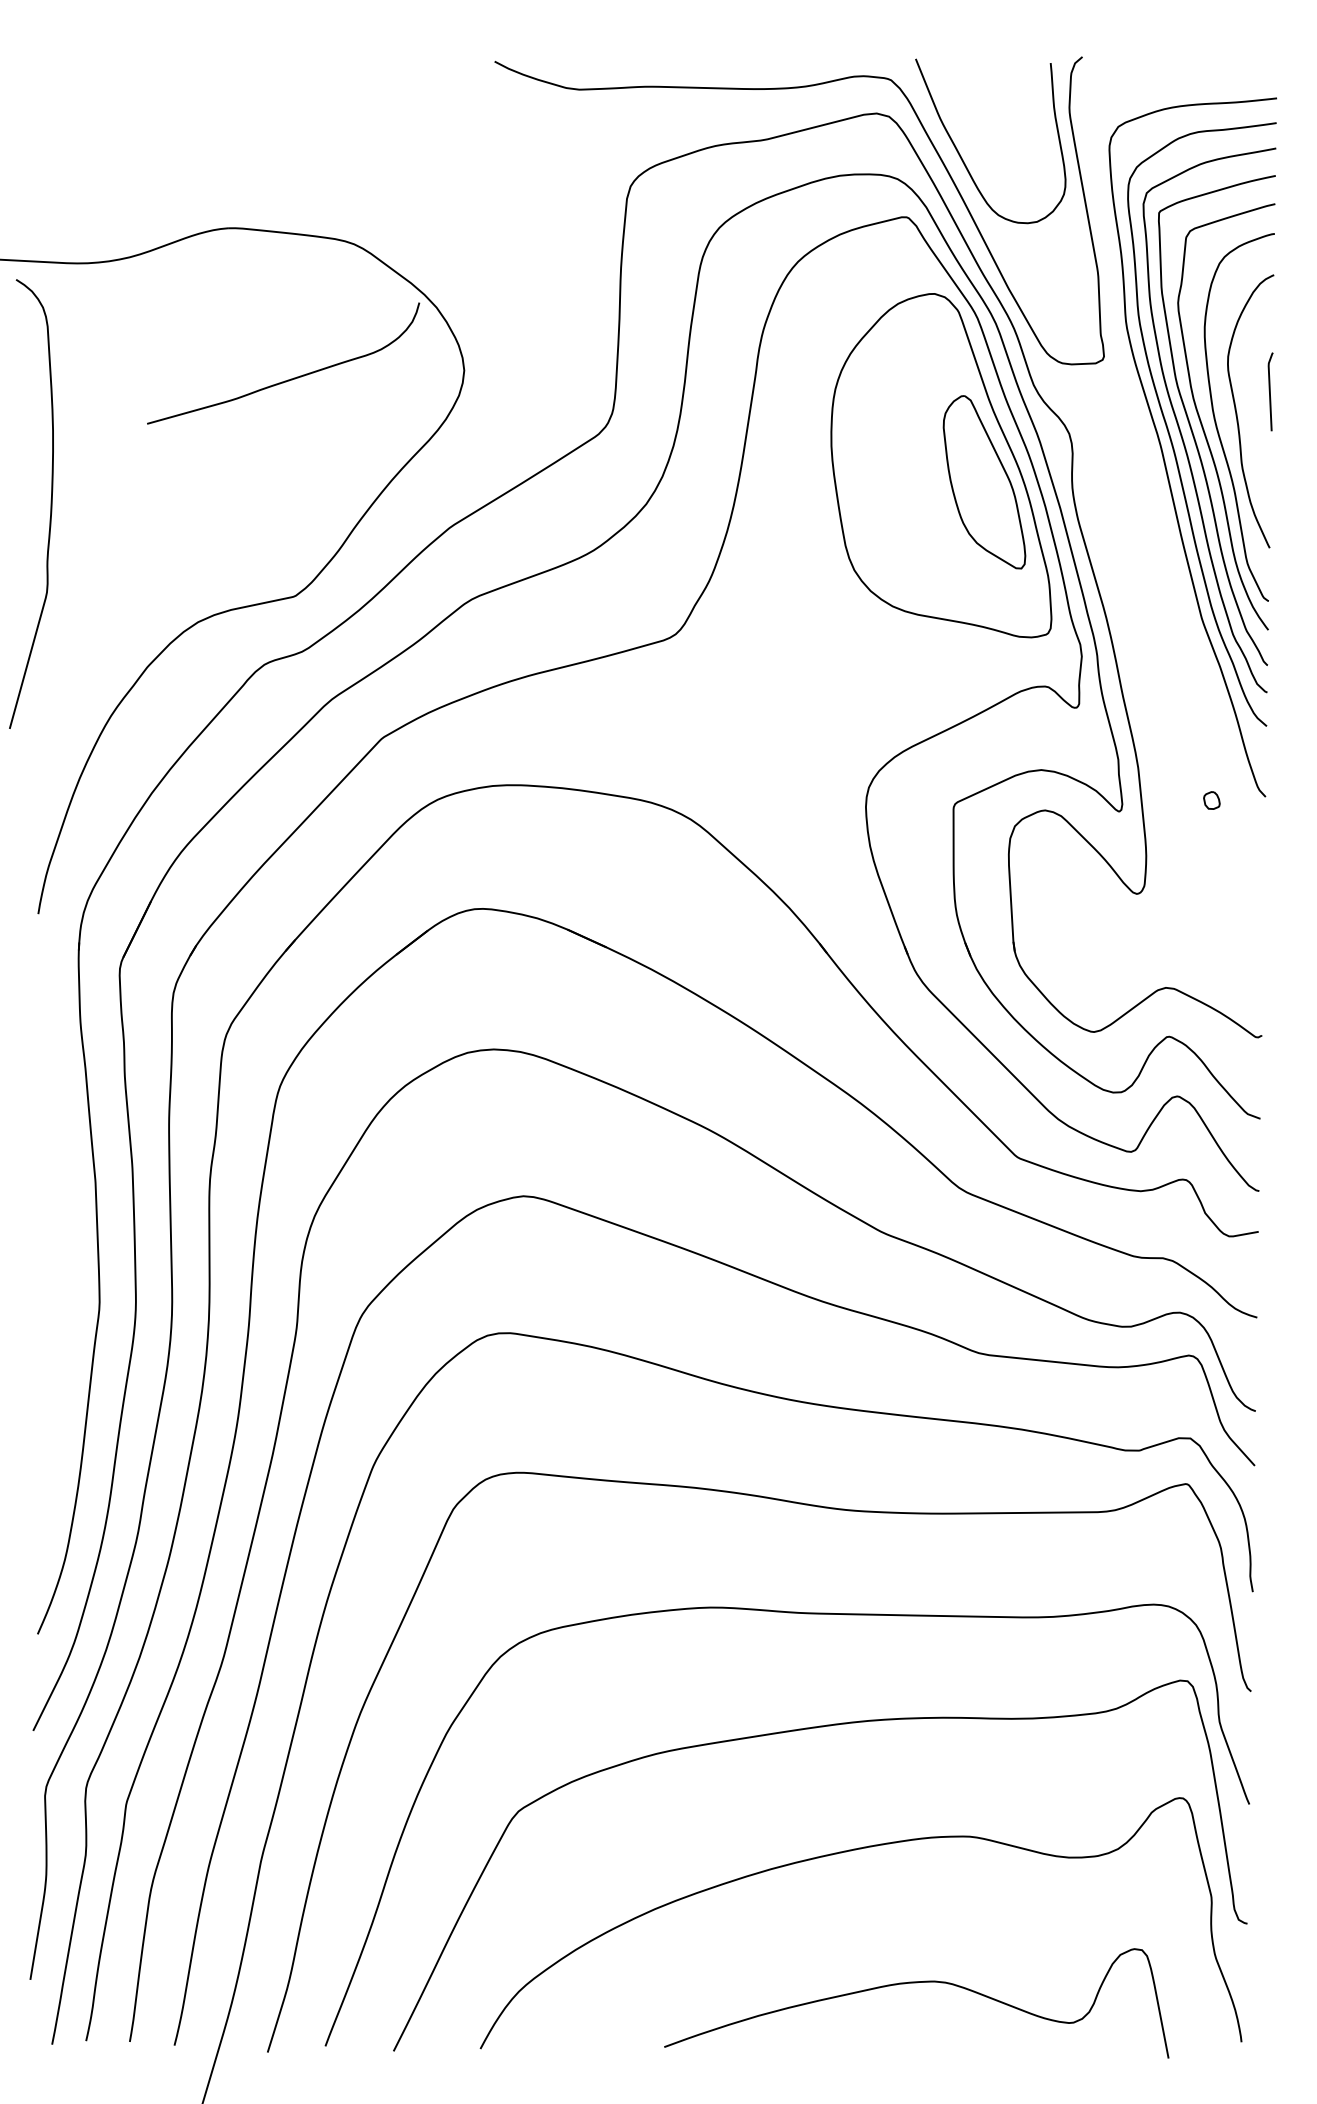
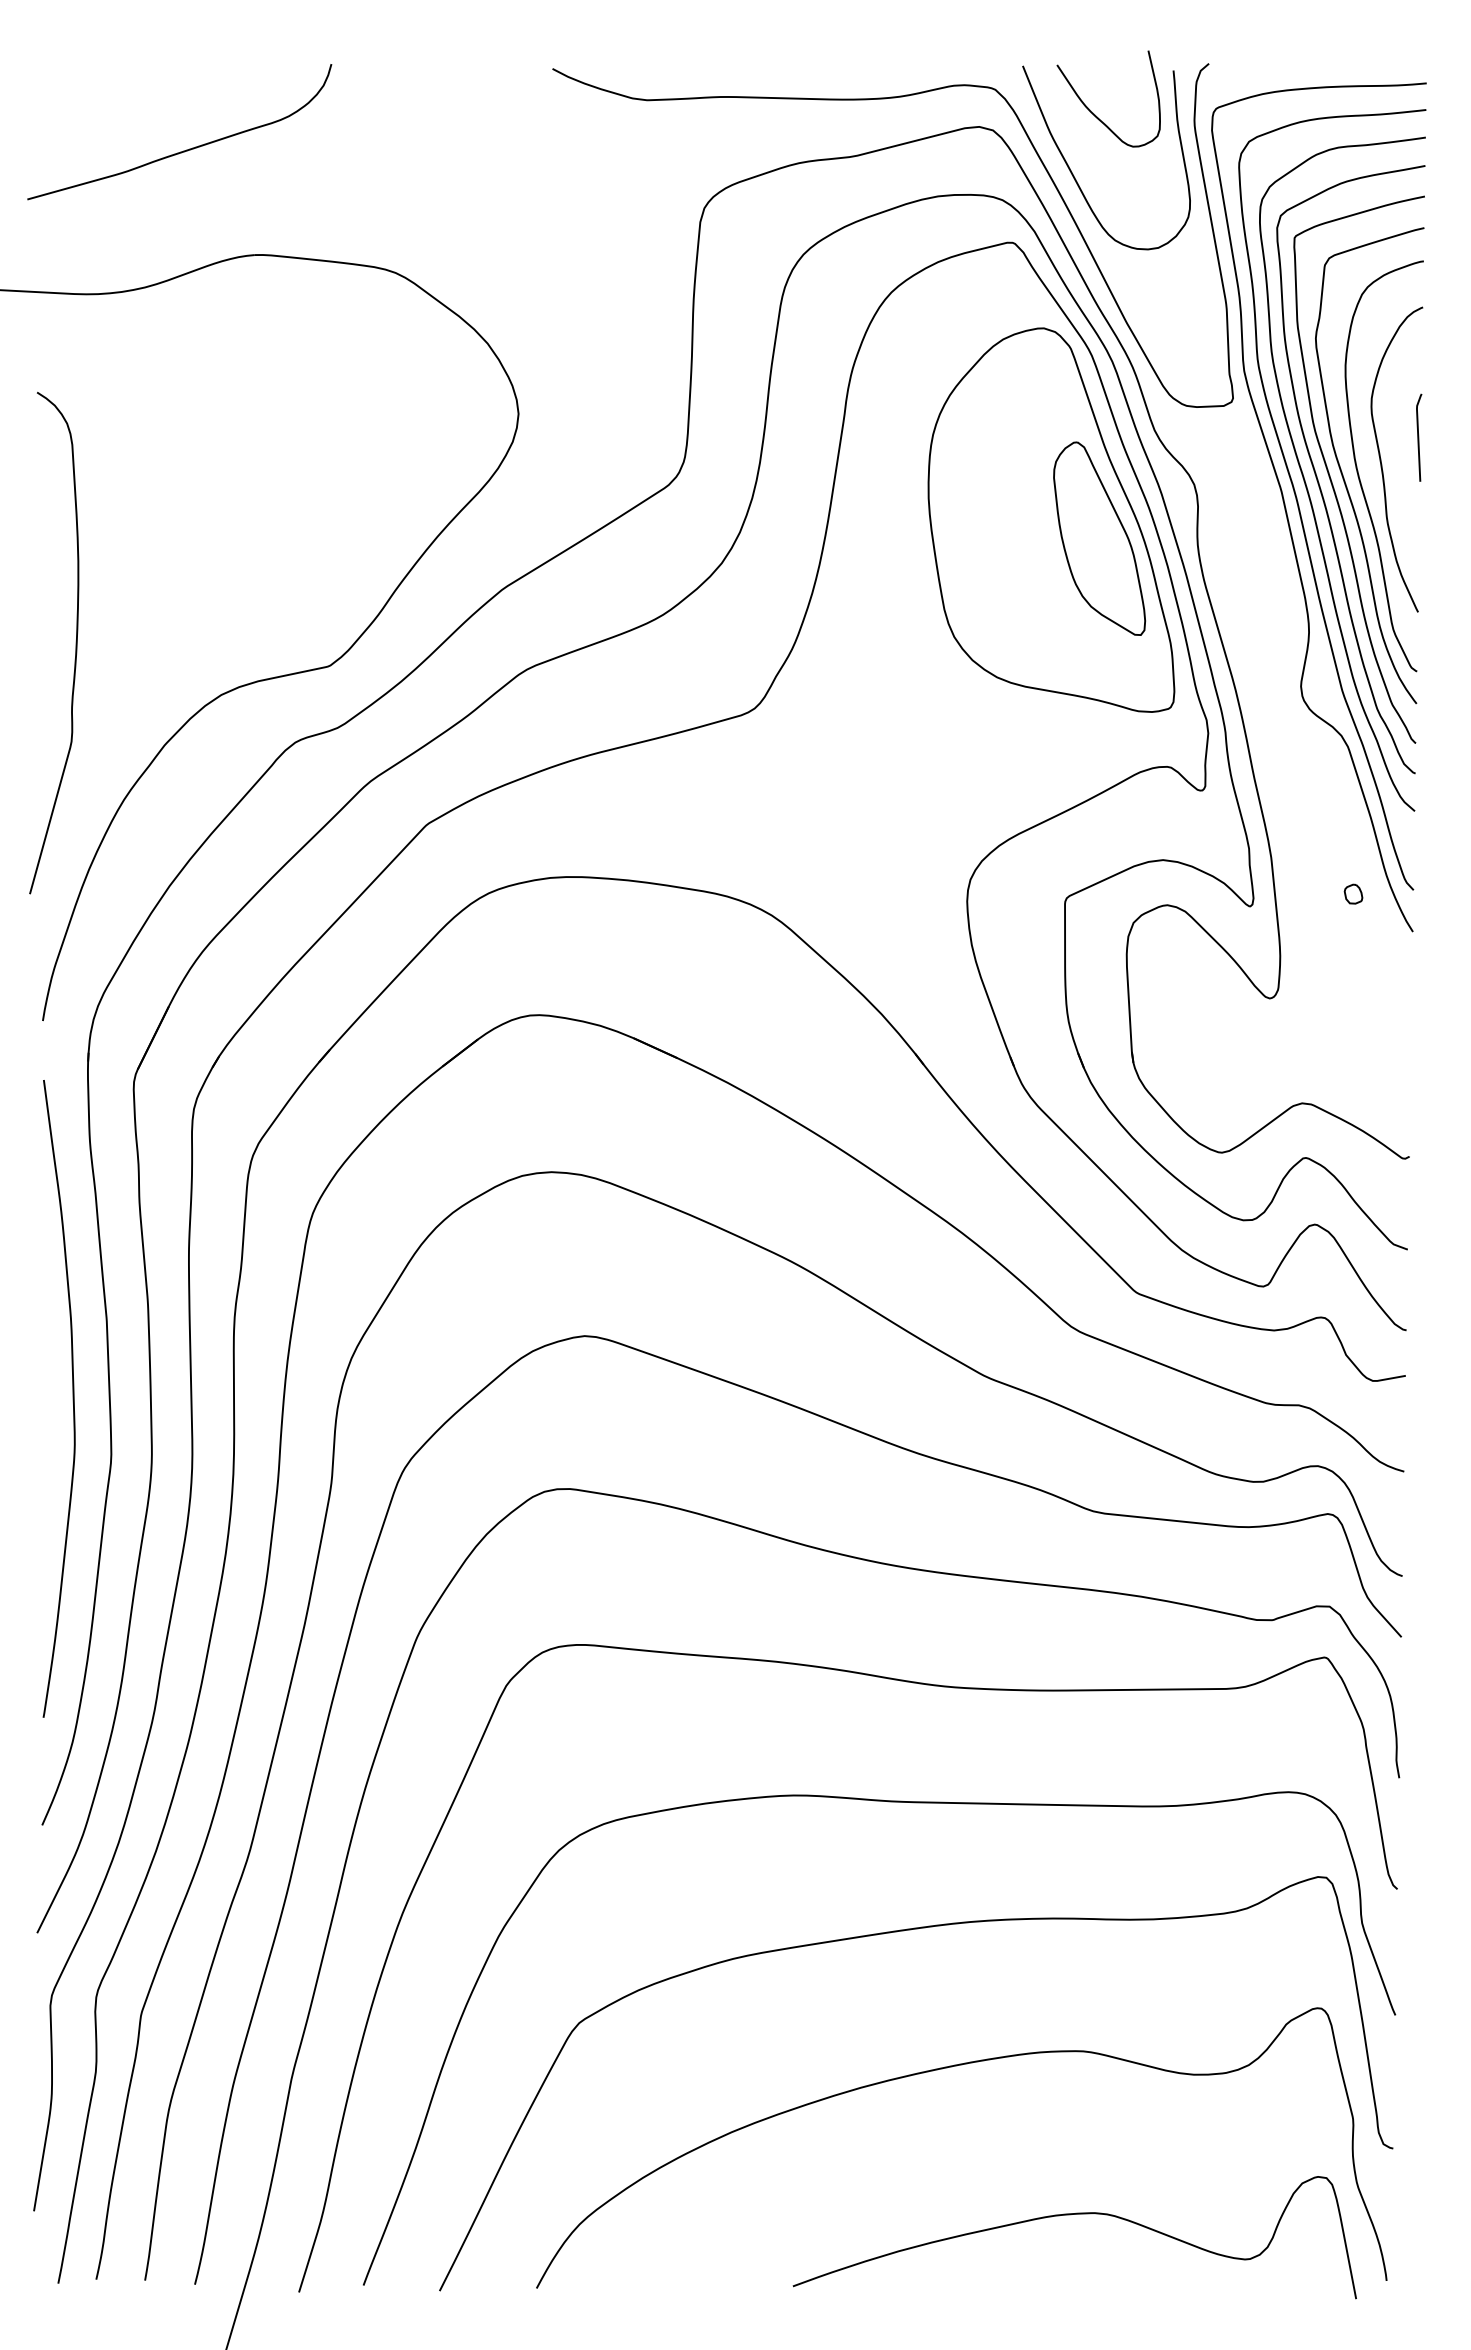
curve: (979, 100) -> (1093, 112), added
curve: (289, 379) -> (186, 149), moved
curve: (1152, 458) -> (1287, 512), added
curve: (50, 503) -> (75, 642), moved
curve: (64, 1252) -> (72, 1398), added
curve: (912, 1983) -> (1070, 2215), moved

